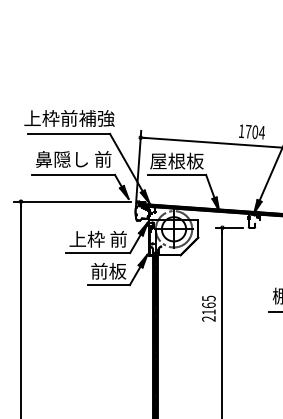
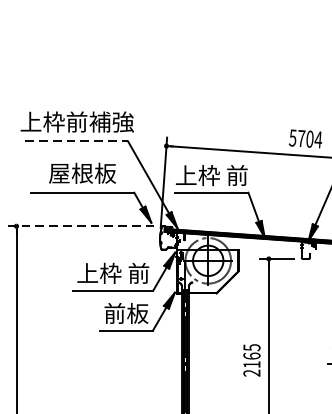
text: (241, 131) -> (292, 138), 1704 -> 5704
line: (69, 133) -> (77, 140), solid -> dashed
text: (73, 159) -> (82, 173), 鼻隠し 前 -> 屋根板
text: (176, 160) -> (211, 174), 屋根板 -> 上枠 前
line: (72, 201) -> (81, 226), solid -> dashed

